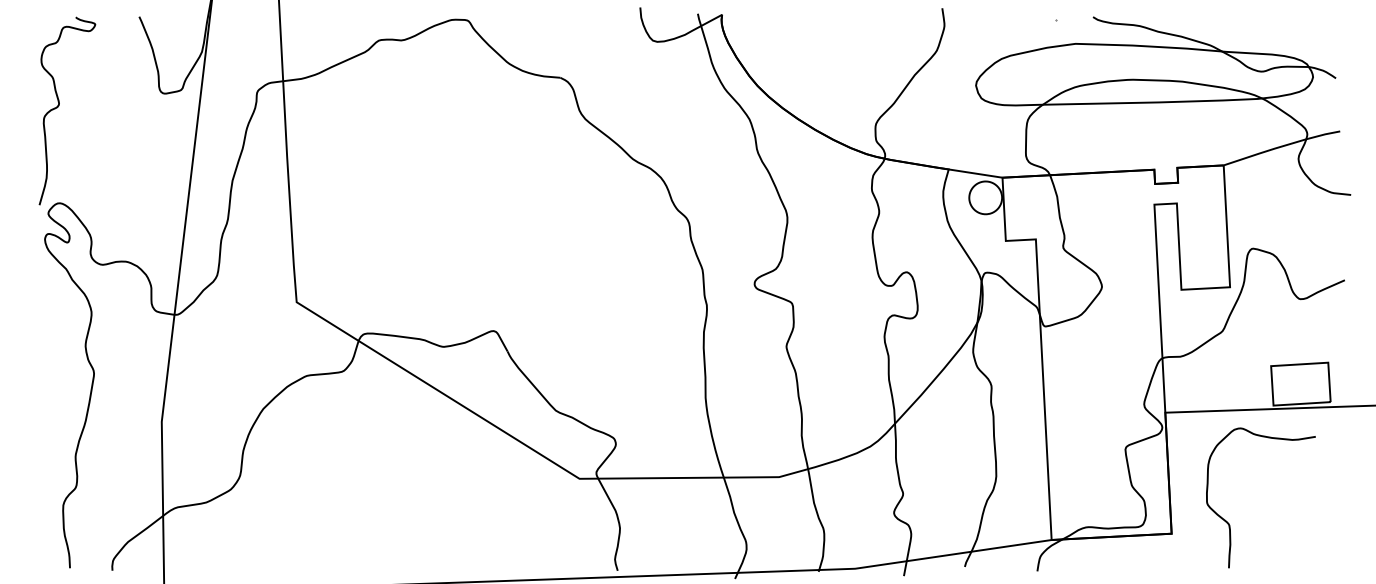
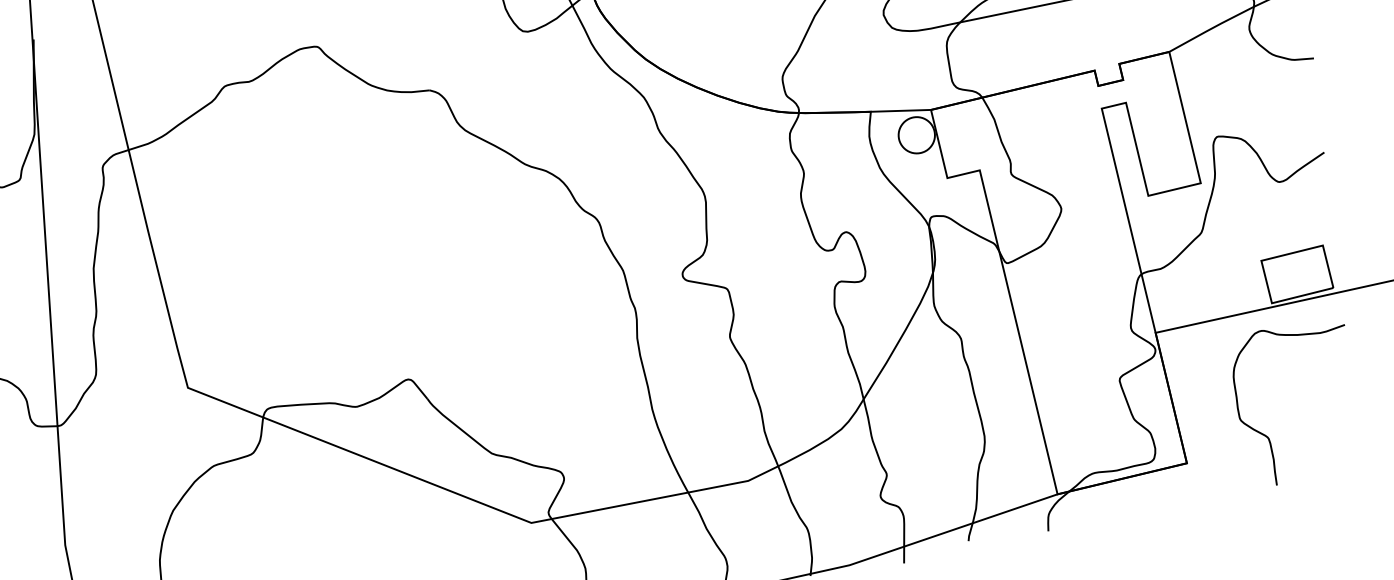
curve: (1229, 523) -> (1268, 436), moved

